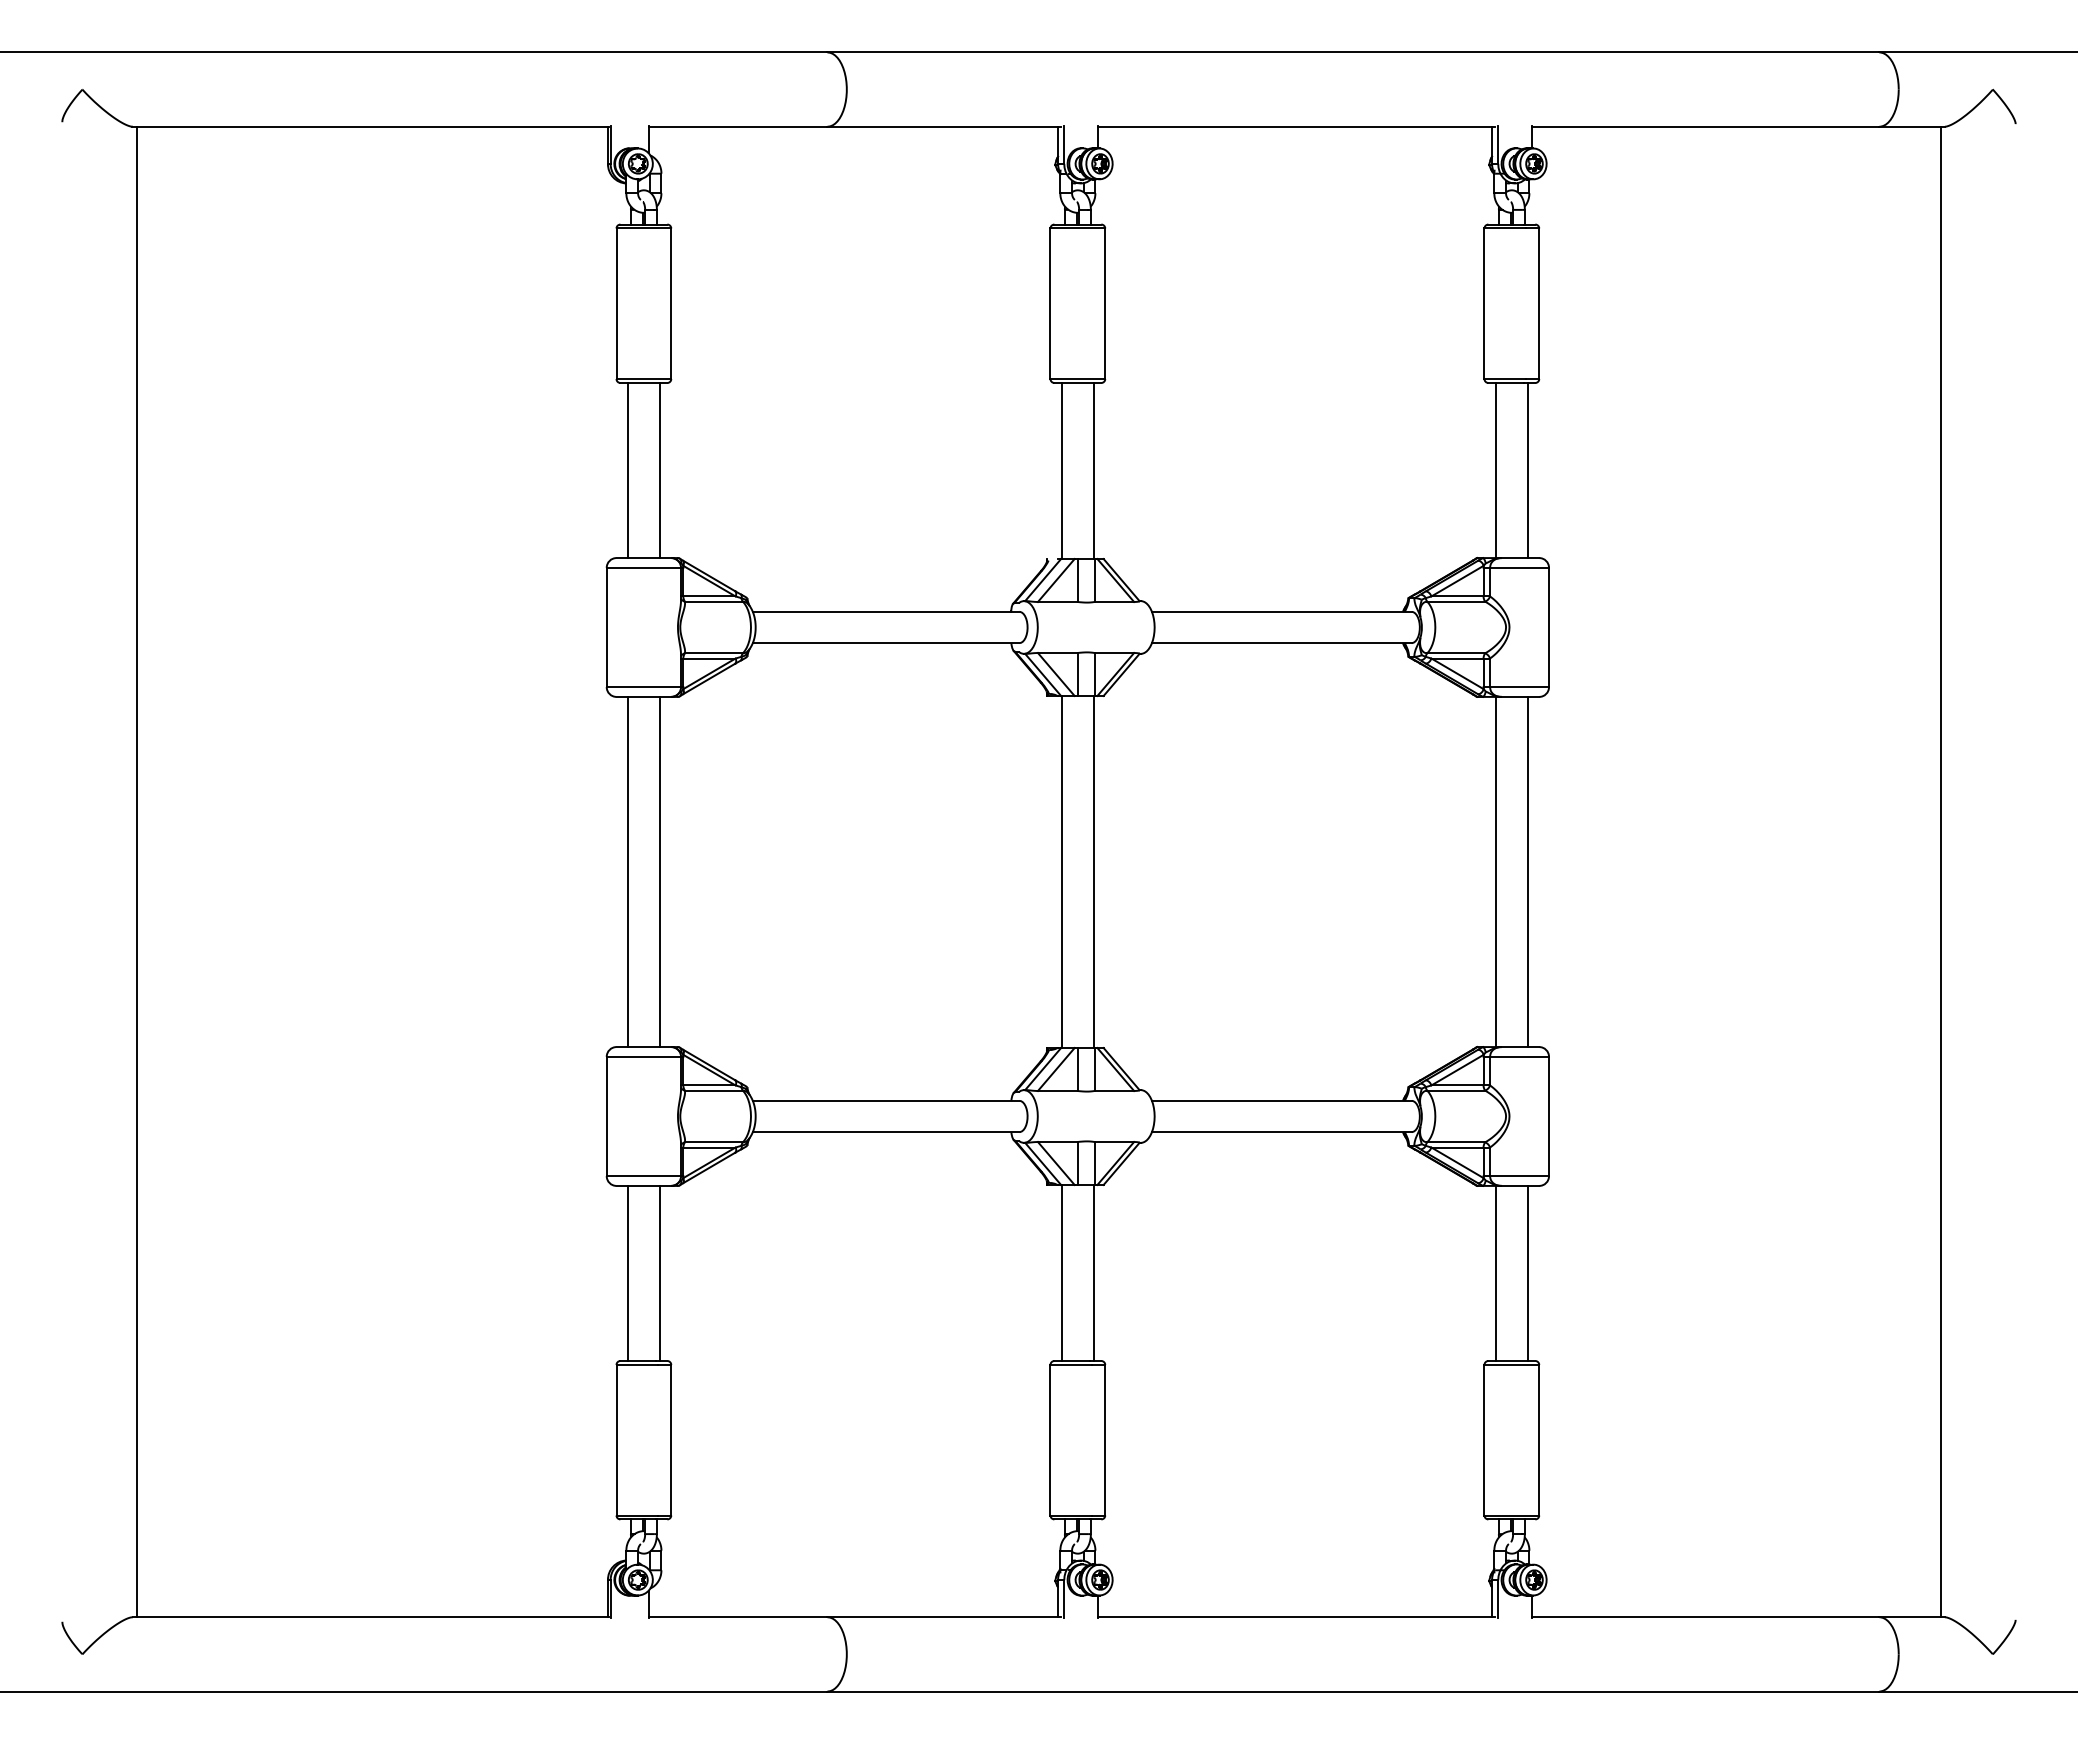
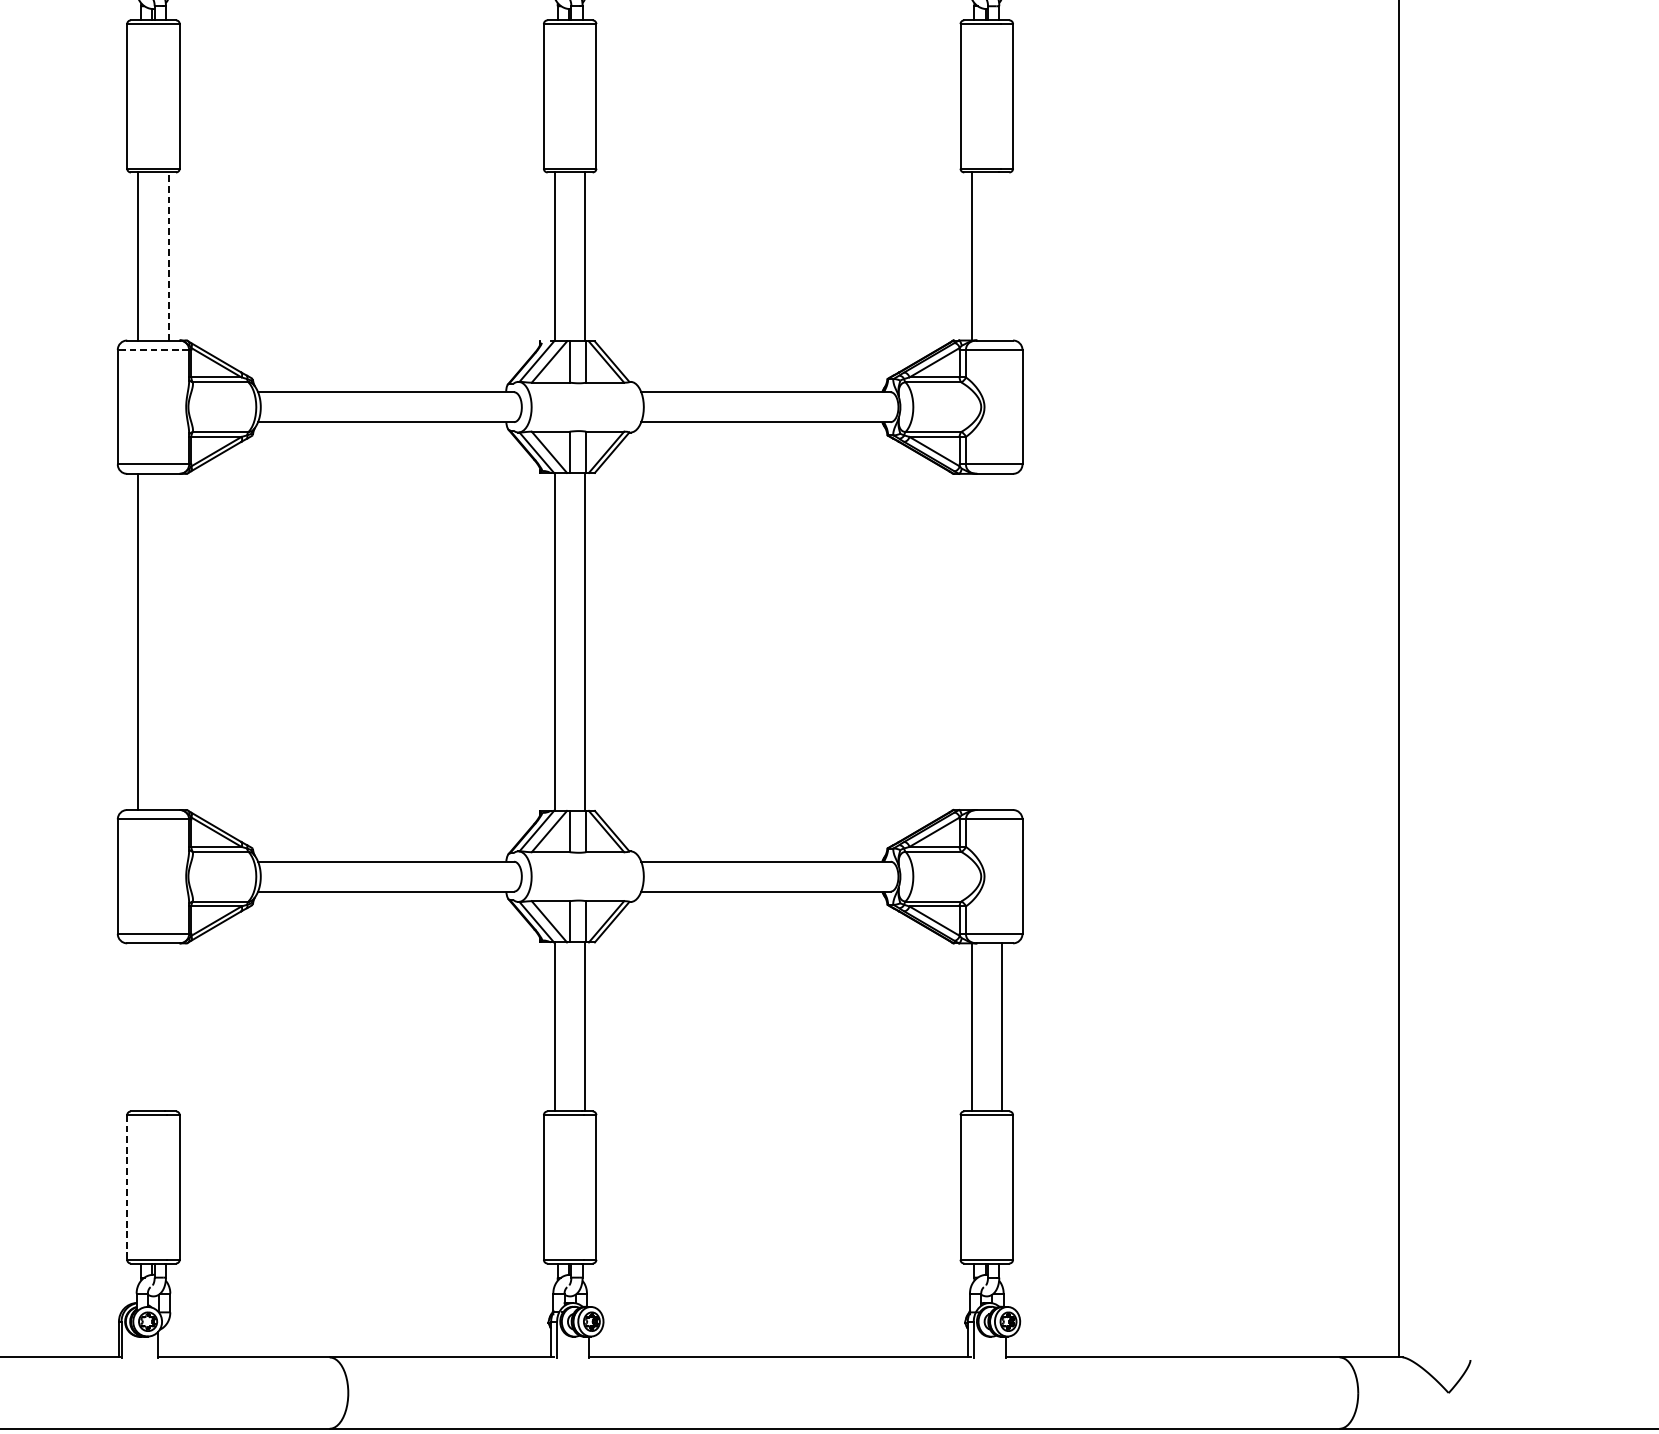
line: (659, 470) -> (168, 256), solid -> dashed
line: (1527, 470) -> (1001, 256), removed
line: (643, 567) -> (153, 349), solid -> dashed
line: (659, 871) -> (168, 641), removed
line: (1496, 871) -> (972, 641), removed
line: (1527, 871) -> (1001, 641), removed
line: (628, 1273) -> (138, 1027), removed
line: (659, 1273) -> (168, 1027), removed
line: (616, 1440) -> (127, 1187), solid -> dashed

